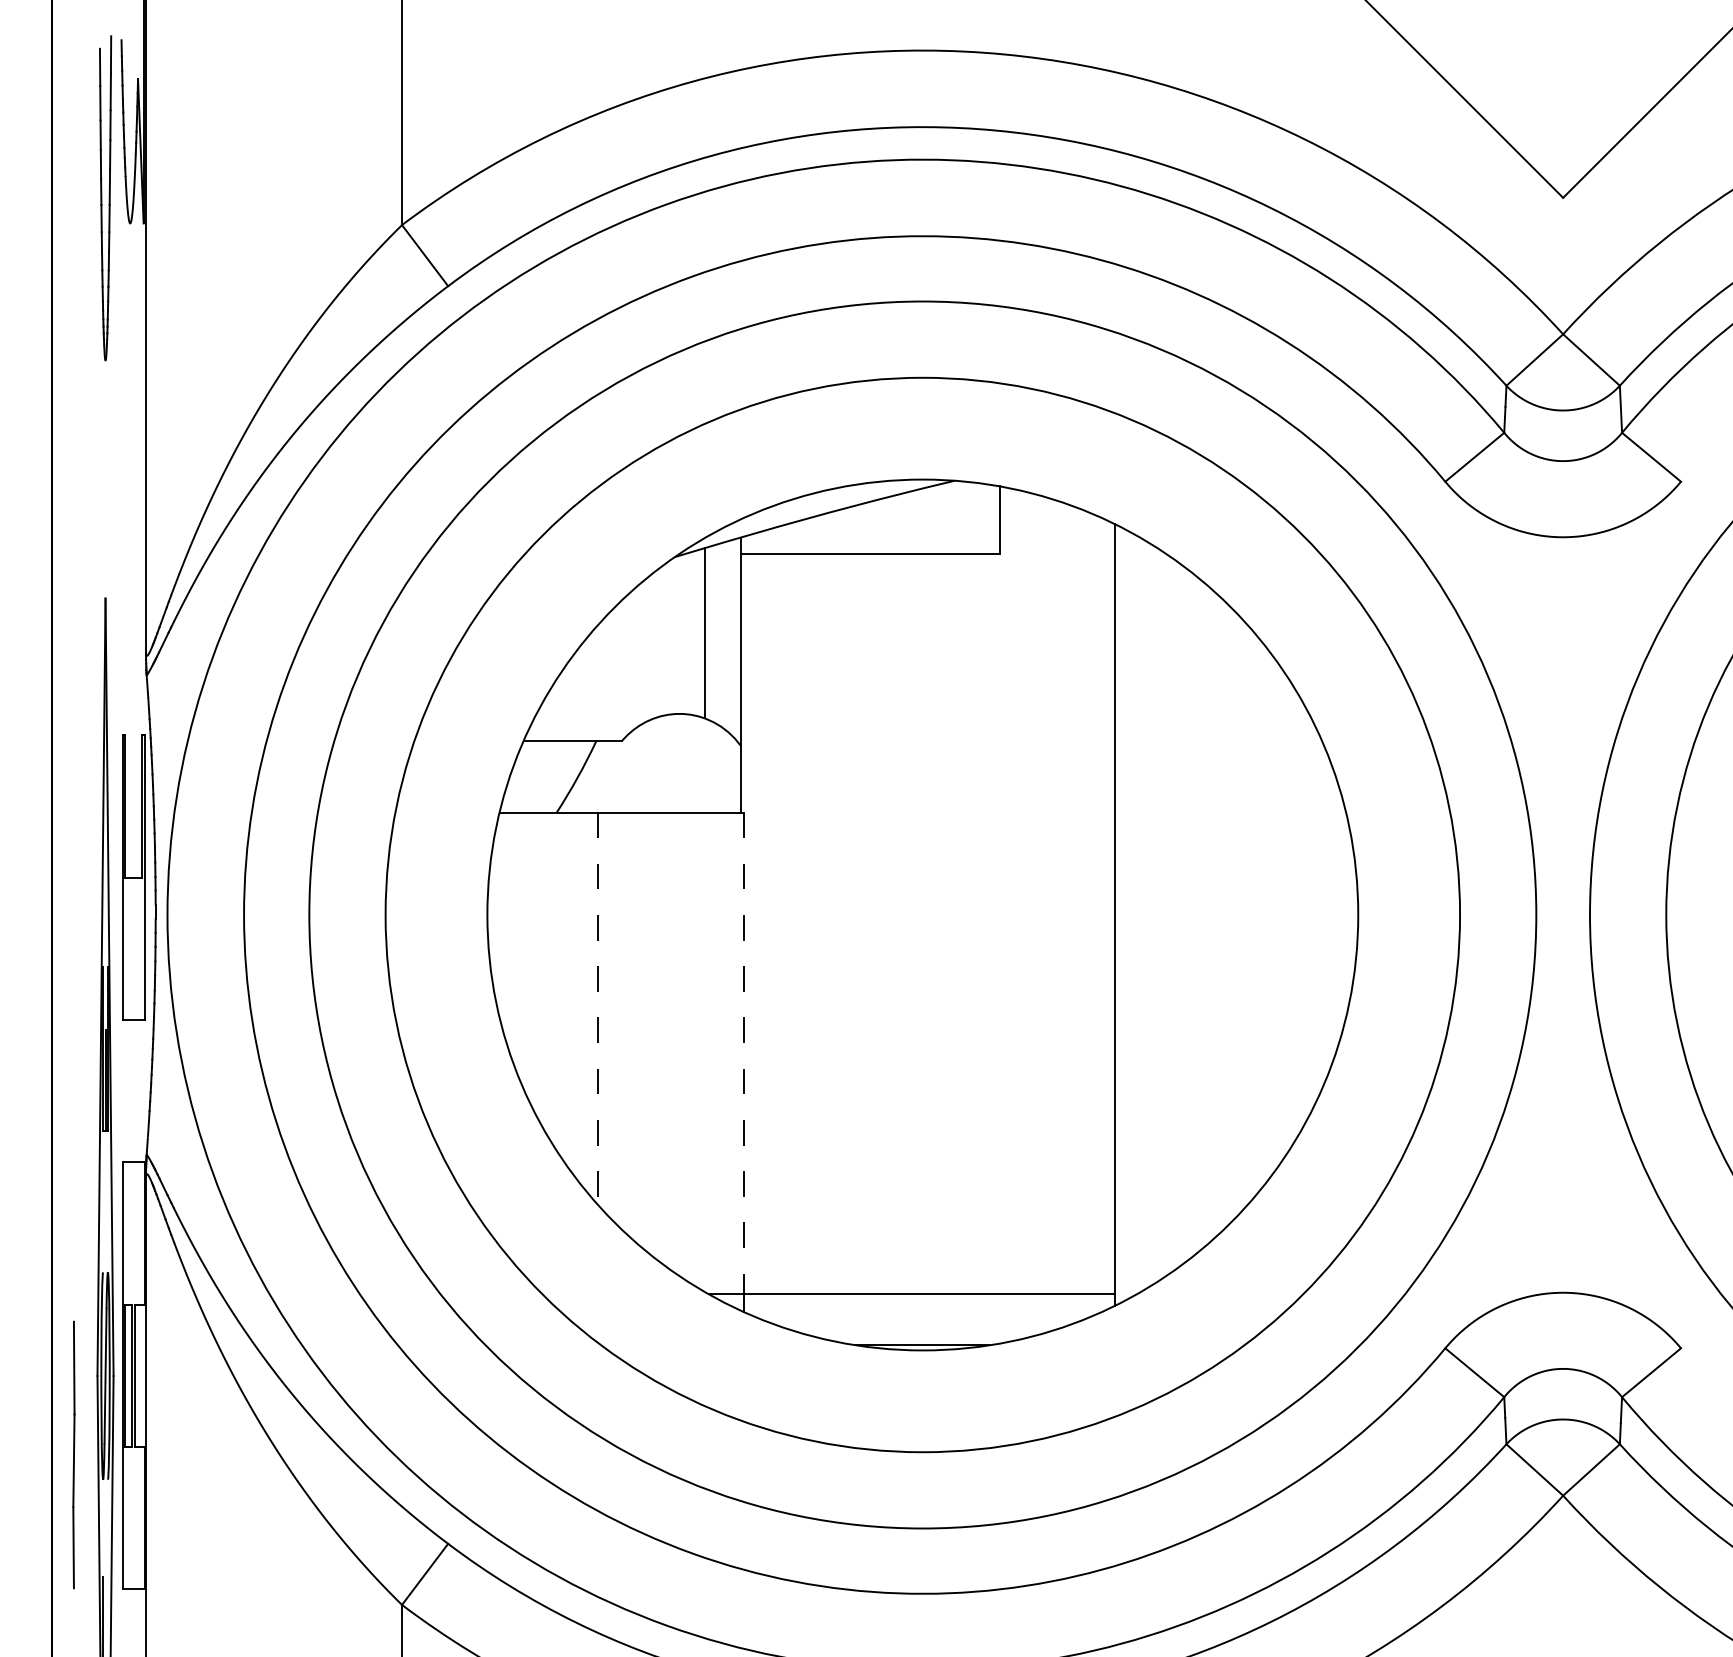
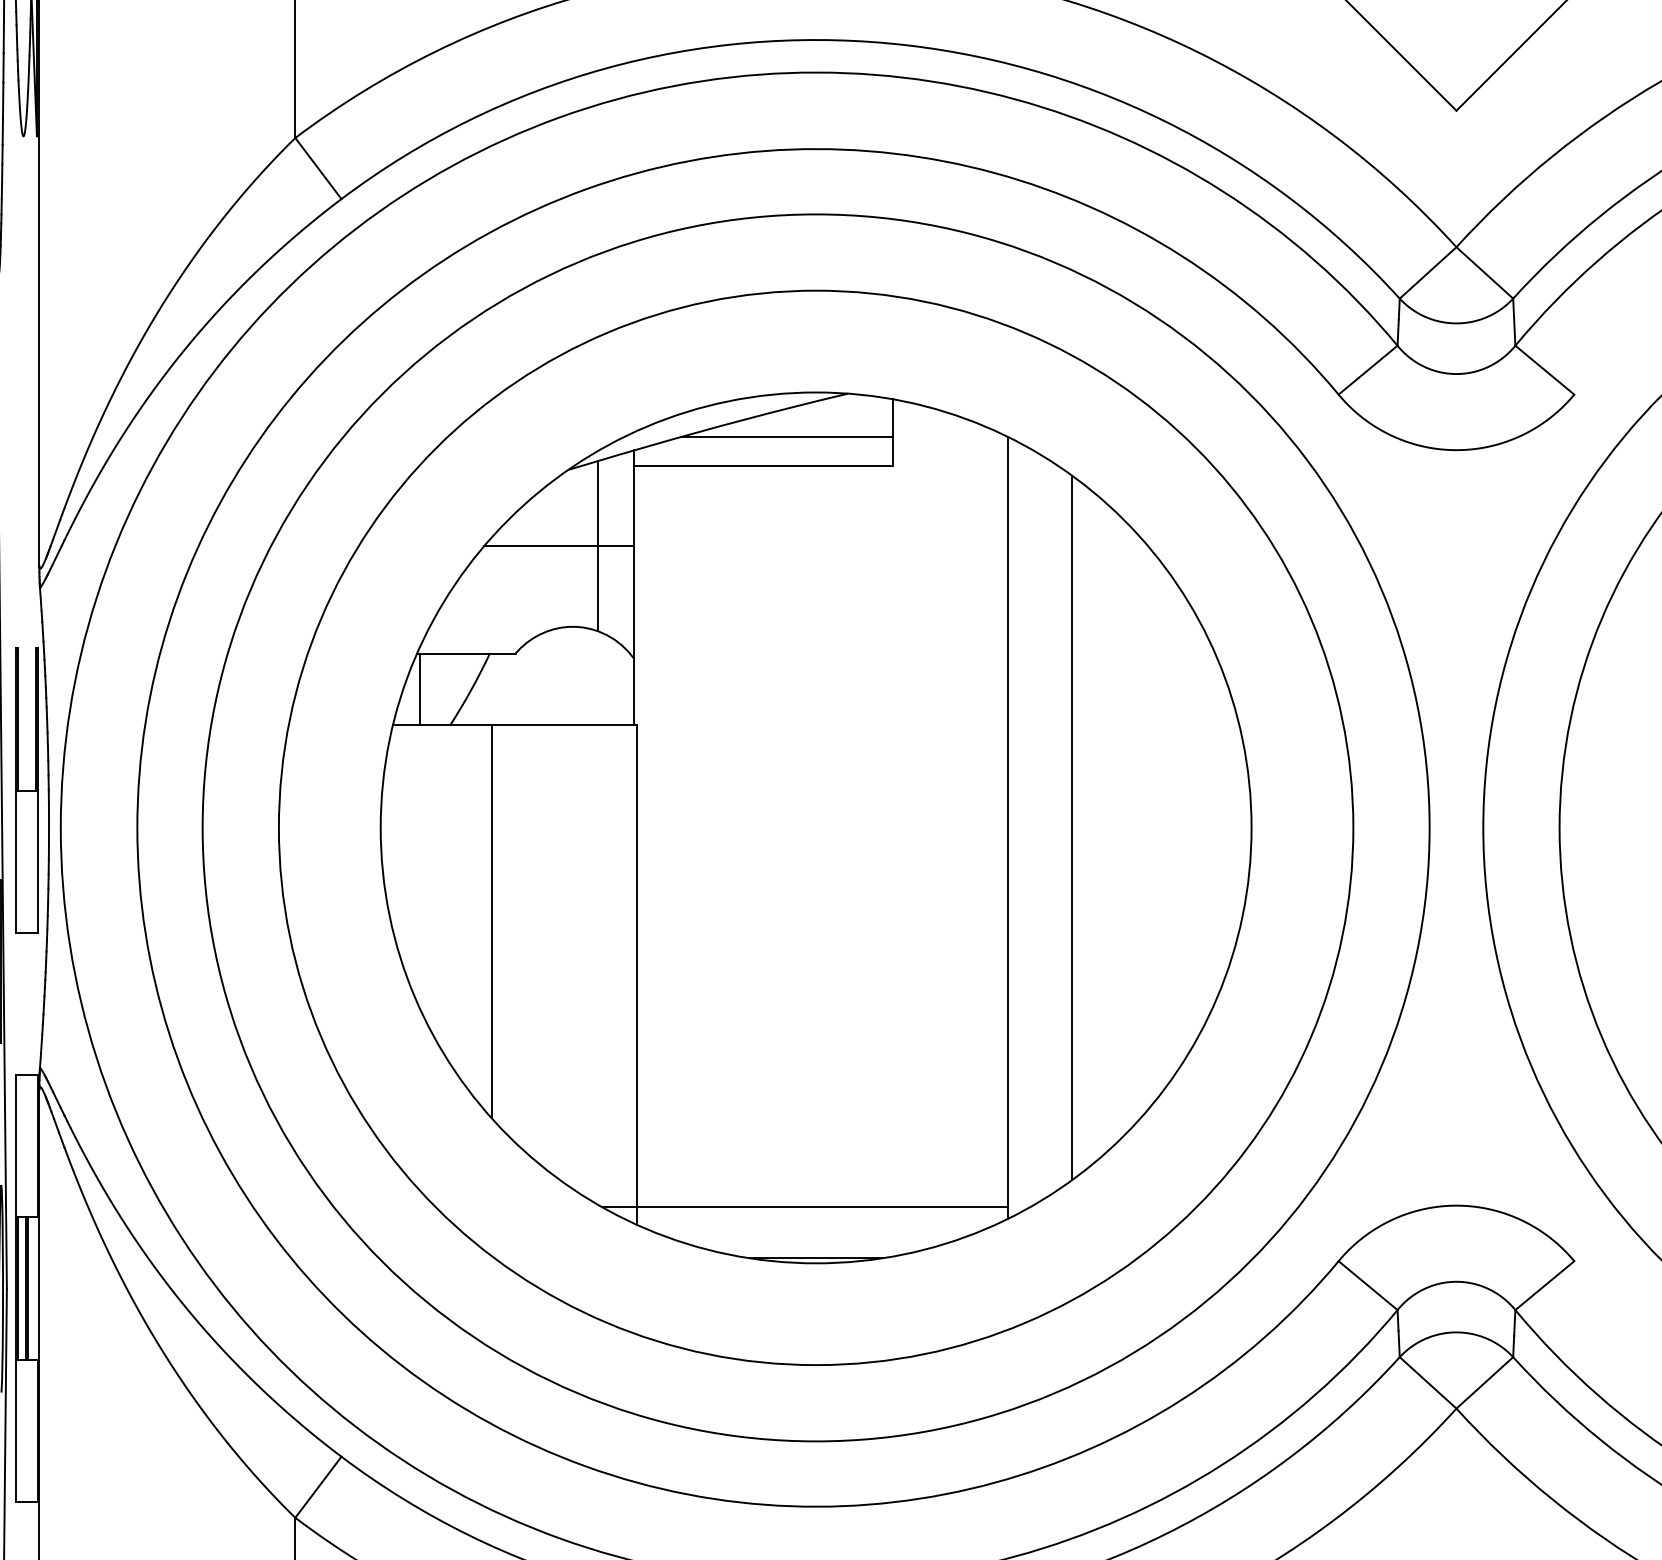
line: (893, 523) -> (786, 436), added
line: (665, 633) -> (558, 546), added
line: (526, 776) -> (419, 689), added
line: (1178, 914) -> (1071, 827), added
line: (598, 1009) -> (491, 922), dashed -> solid
line: (743, 1053) -> (636, 966), dashed -> solid

